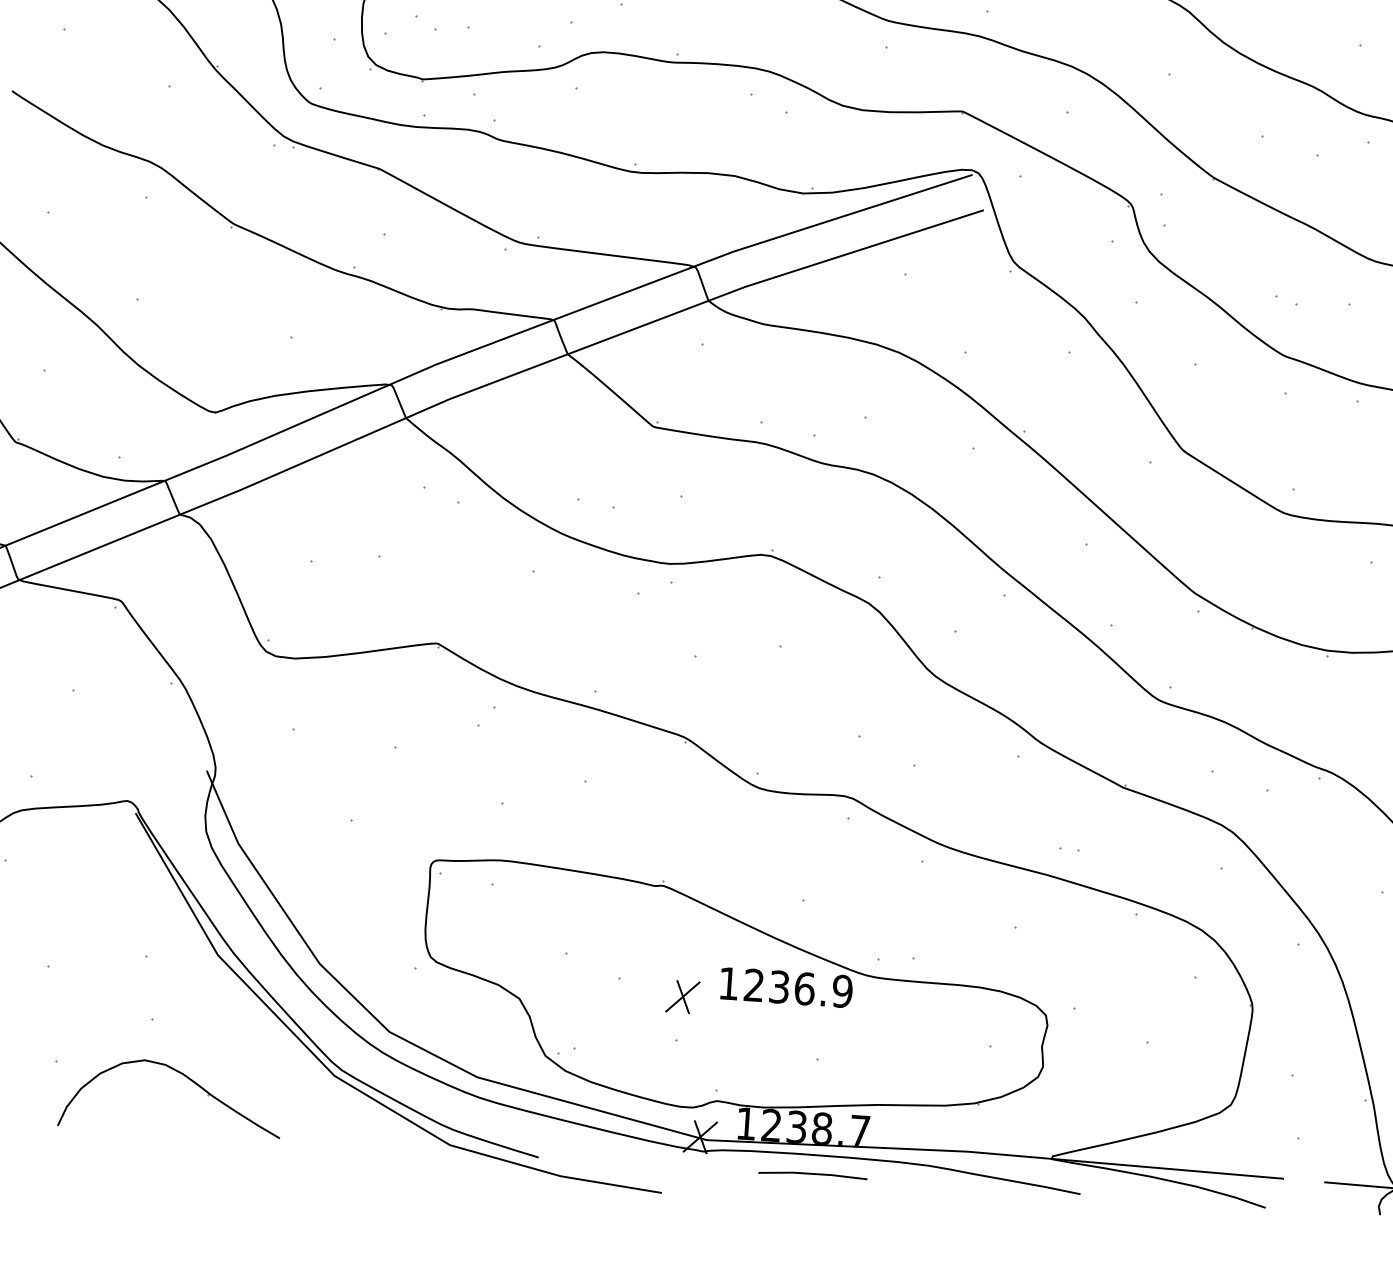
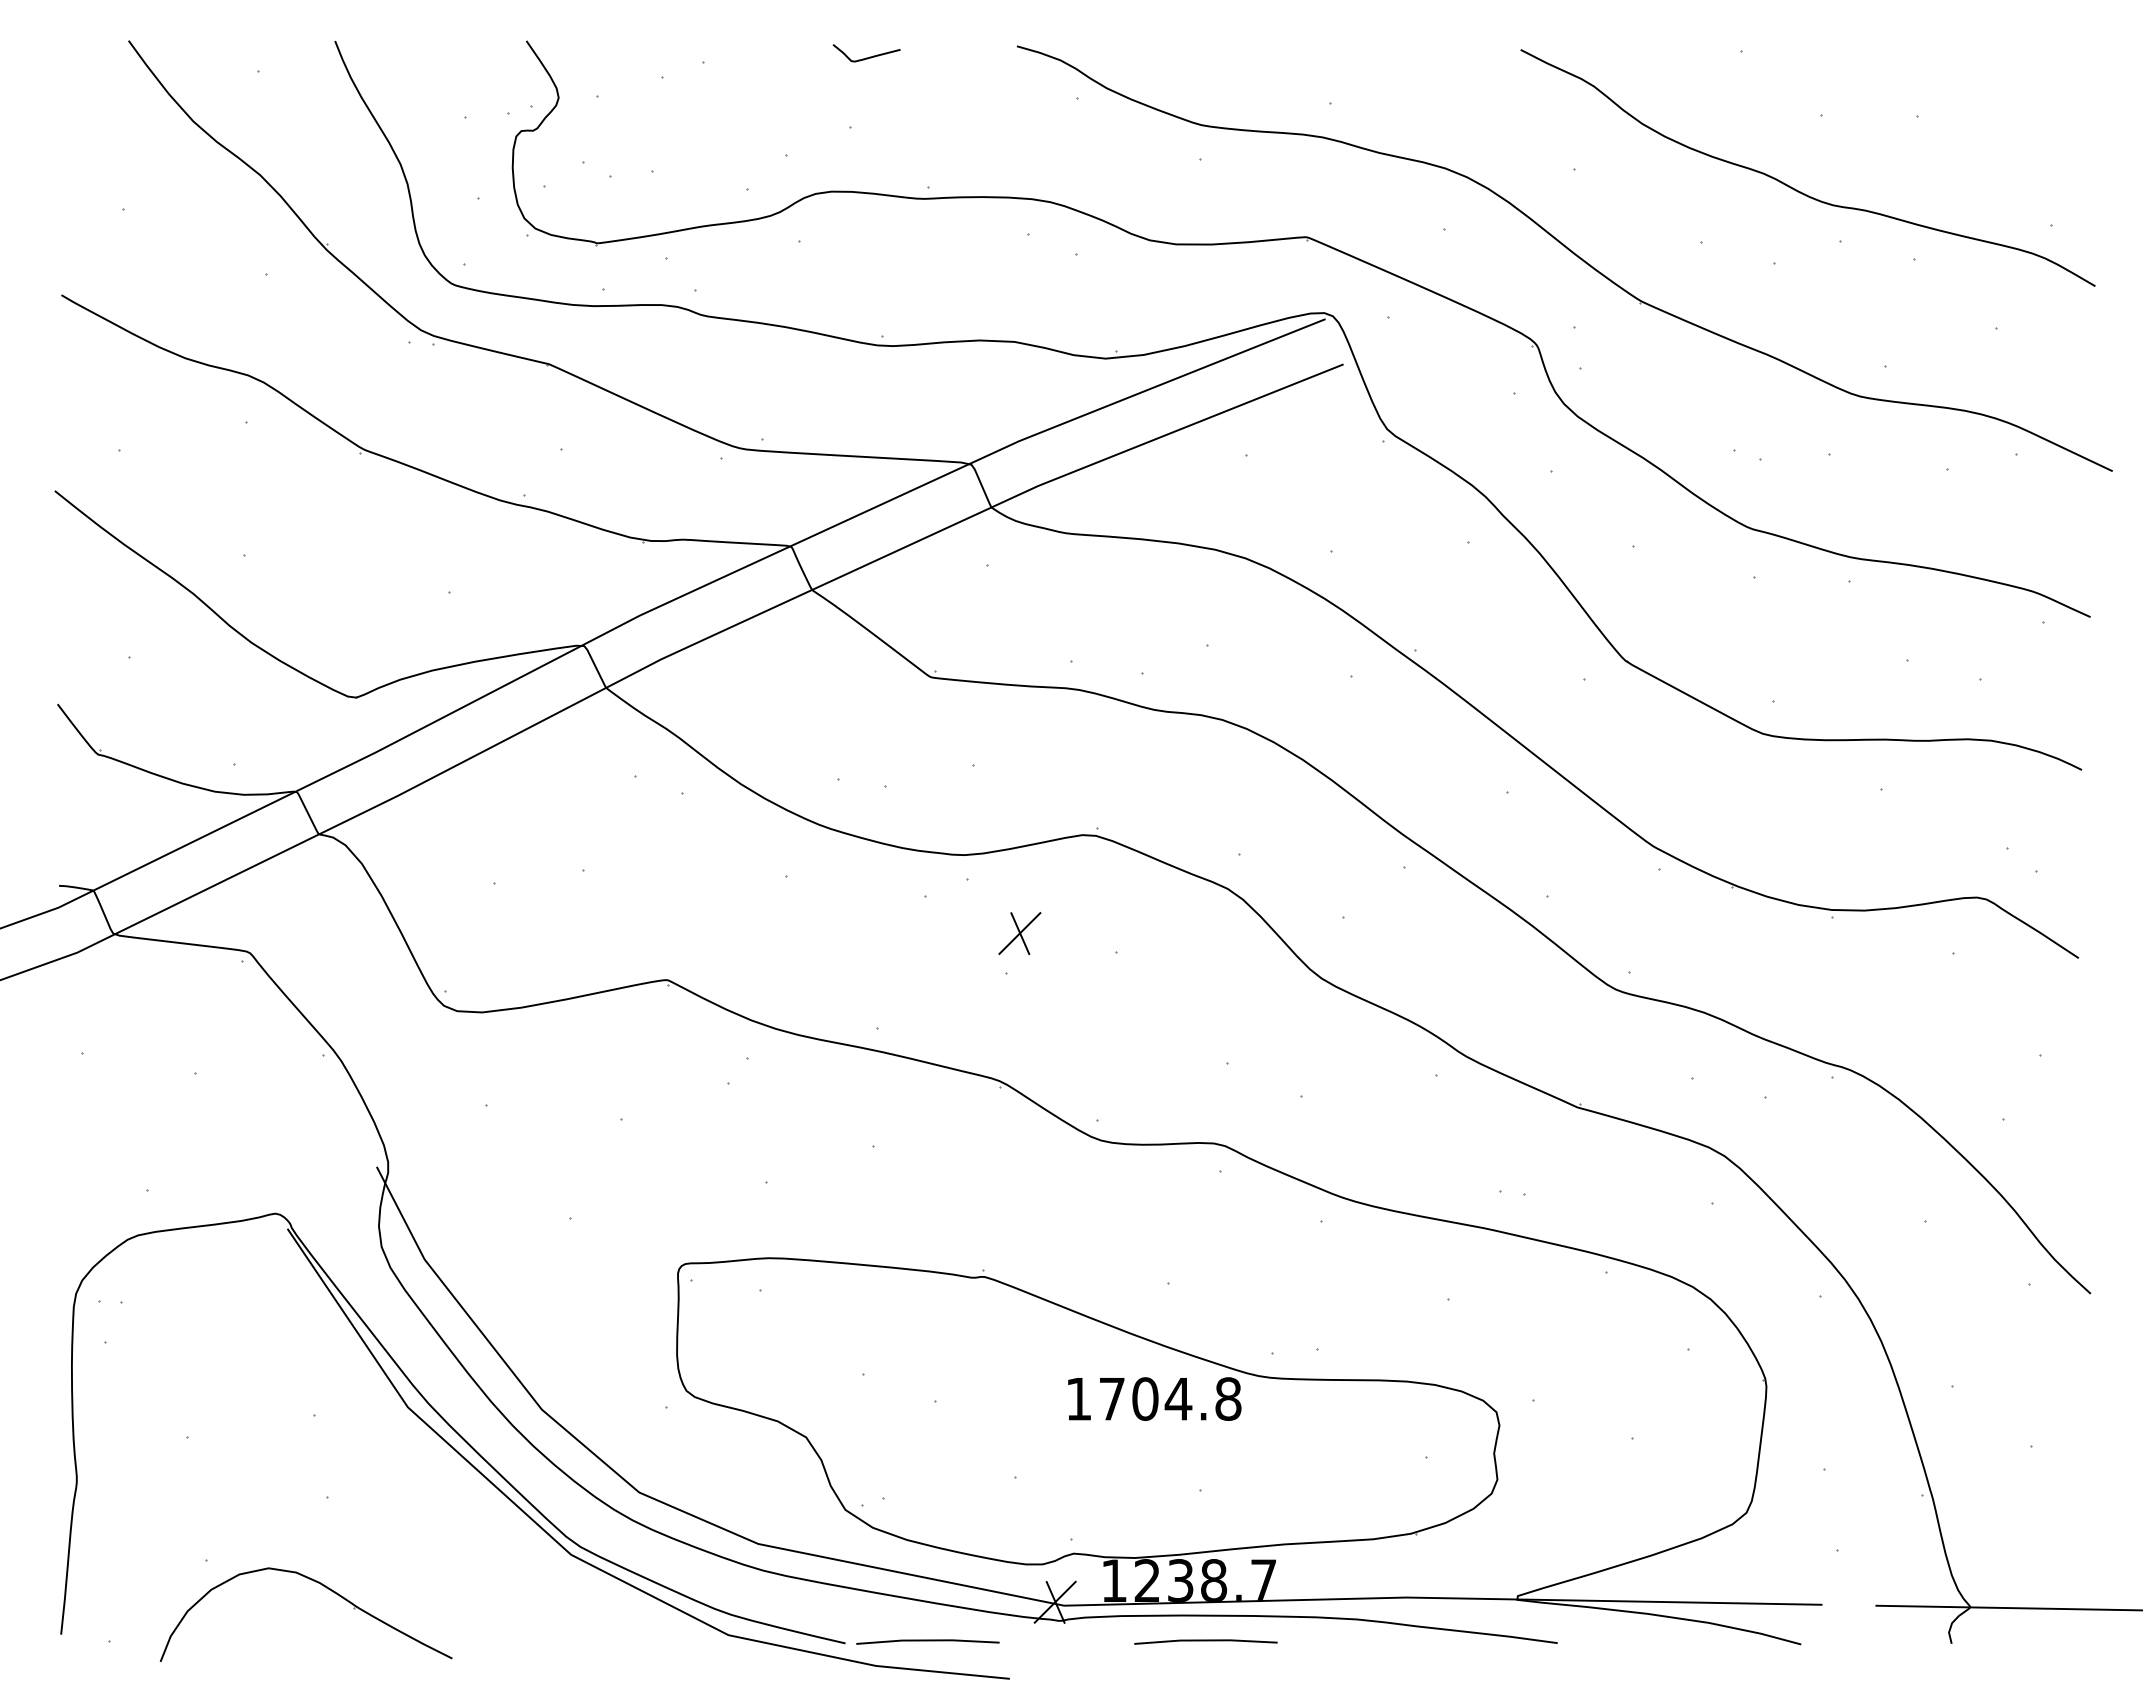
text: (798, 988) -> (1170, 1398), 1236.9 -> 1704.8
part: (682, 996) -> (1019, 933), moved
part: (184, 1076) -> (321, 1585), moved
line: (601, 1160) -> (927, 1641), added

